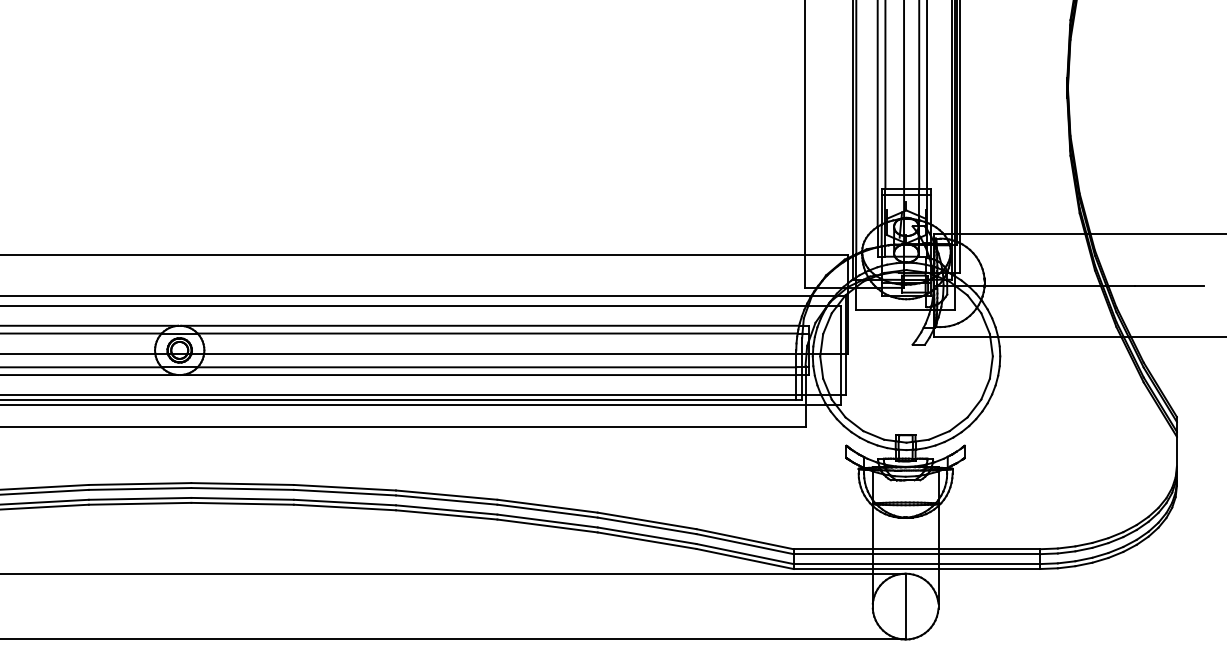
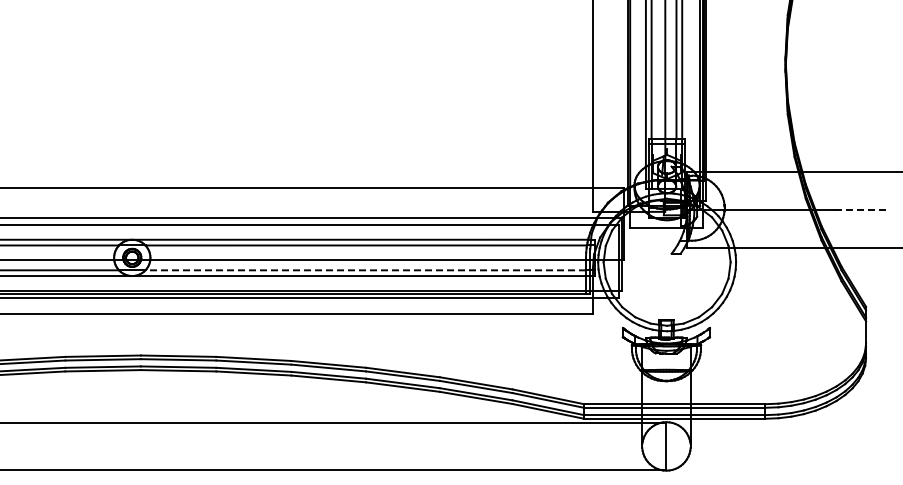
line: (1169, 286) -> (860, 210), solid -> dashed
line: (496, 367) -> (365, 270), solid -> dashed

